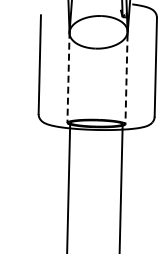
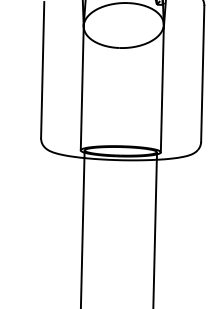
line: (68, 77) -> (82, 87), dashed -> solid
line: (126, 79) -> (162, 90), dashed -> solid

